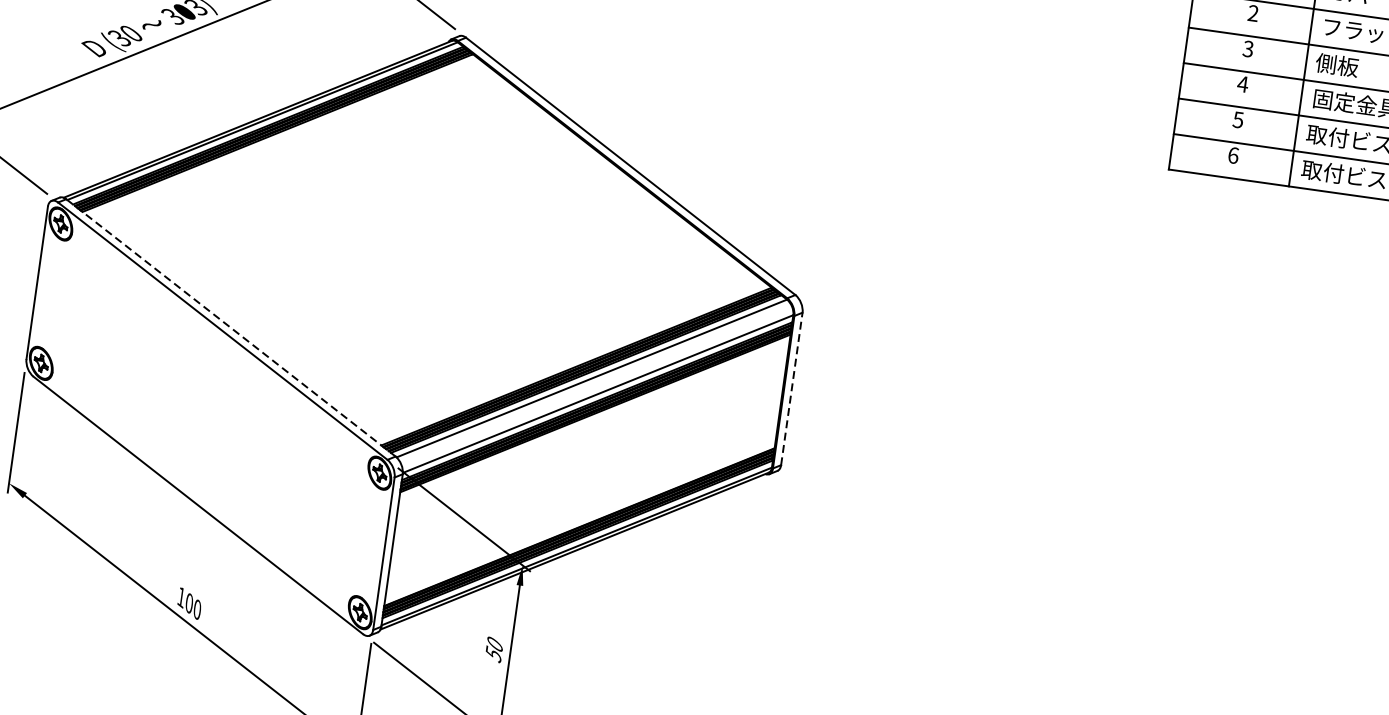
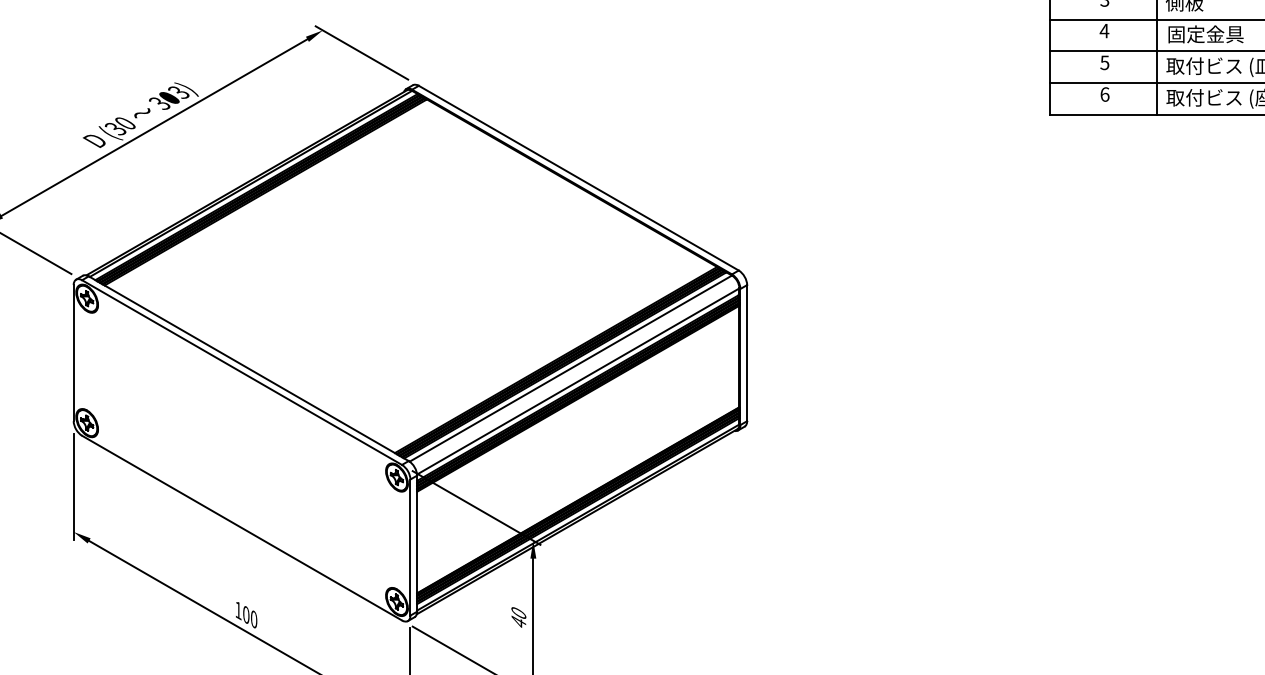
line: (230, 327) -> (248, 368), dashed -> solid
line: (792, 388) -> (747, 352), dashed -> solid
text: (493, 654) -> (518, 622), 50 -> 40

